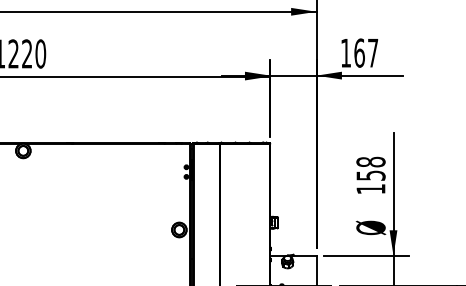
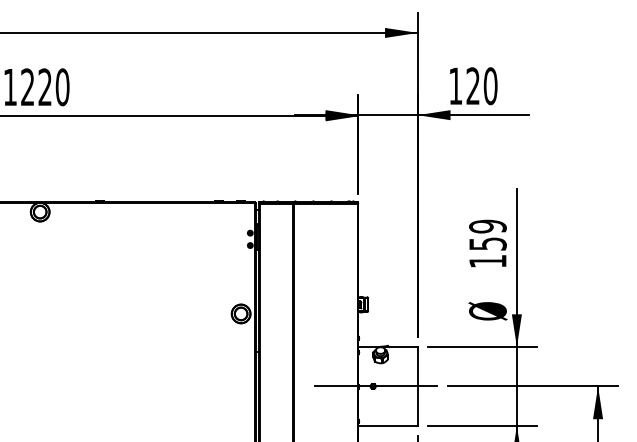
text: (366, 53) -> (481, 86), 167 -> 120
text: (370, 162) -> (487, 226), 158 -> 159

